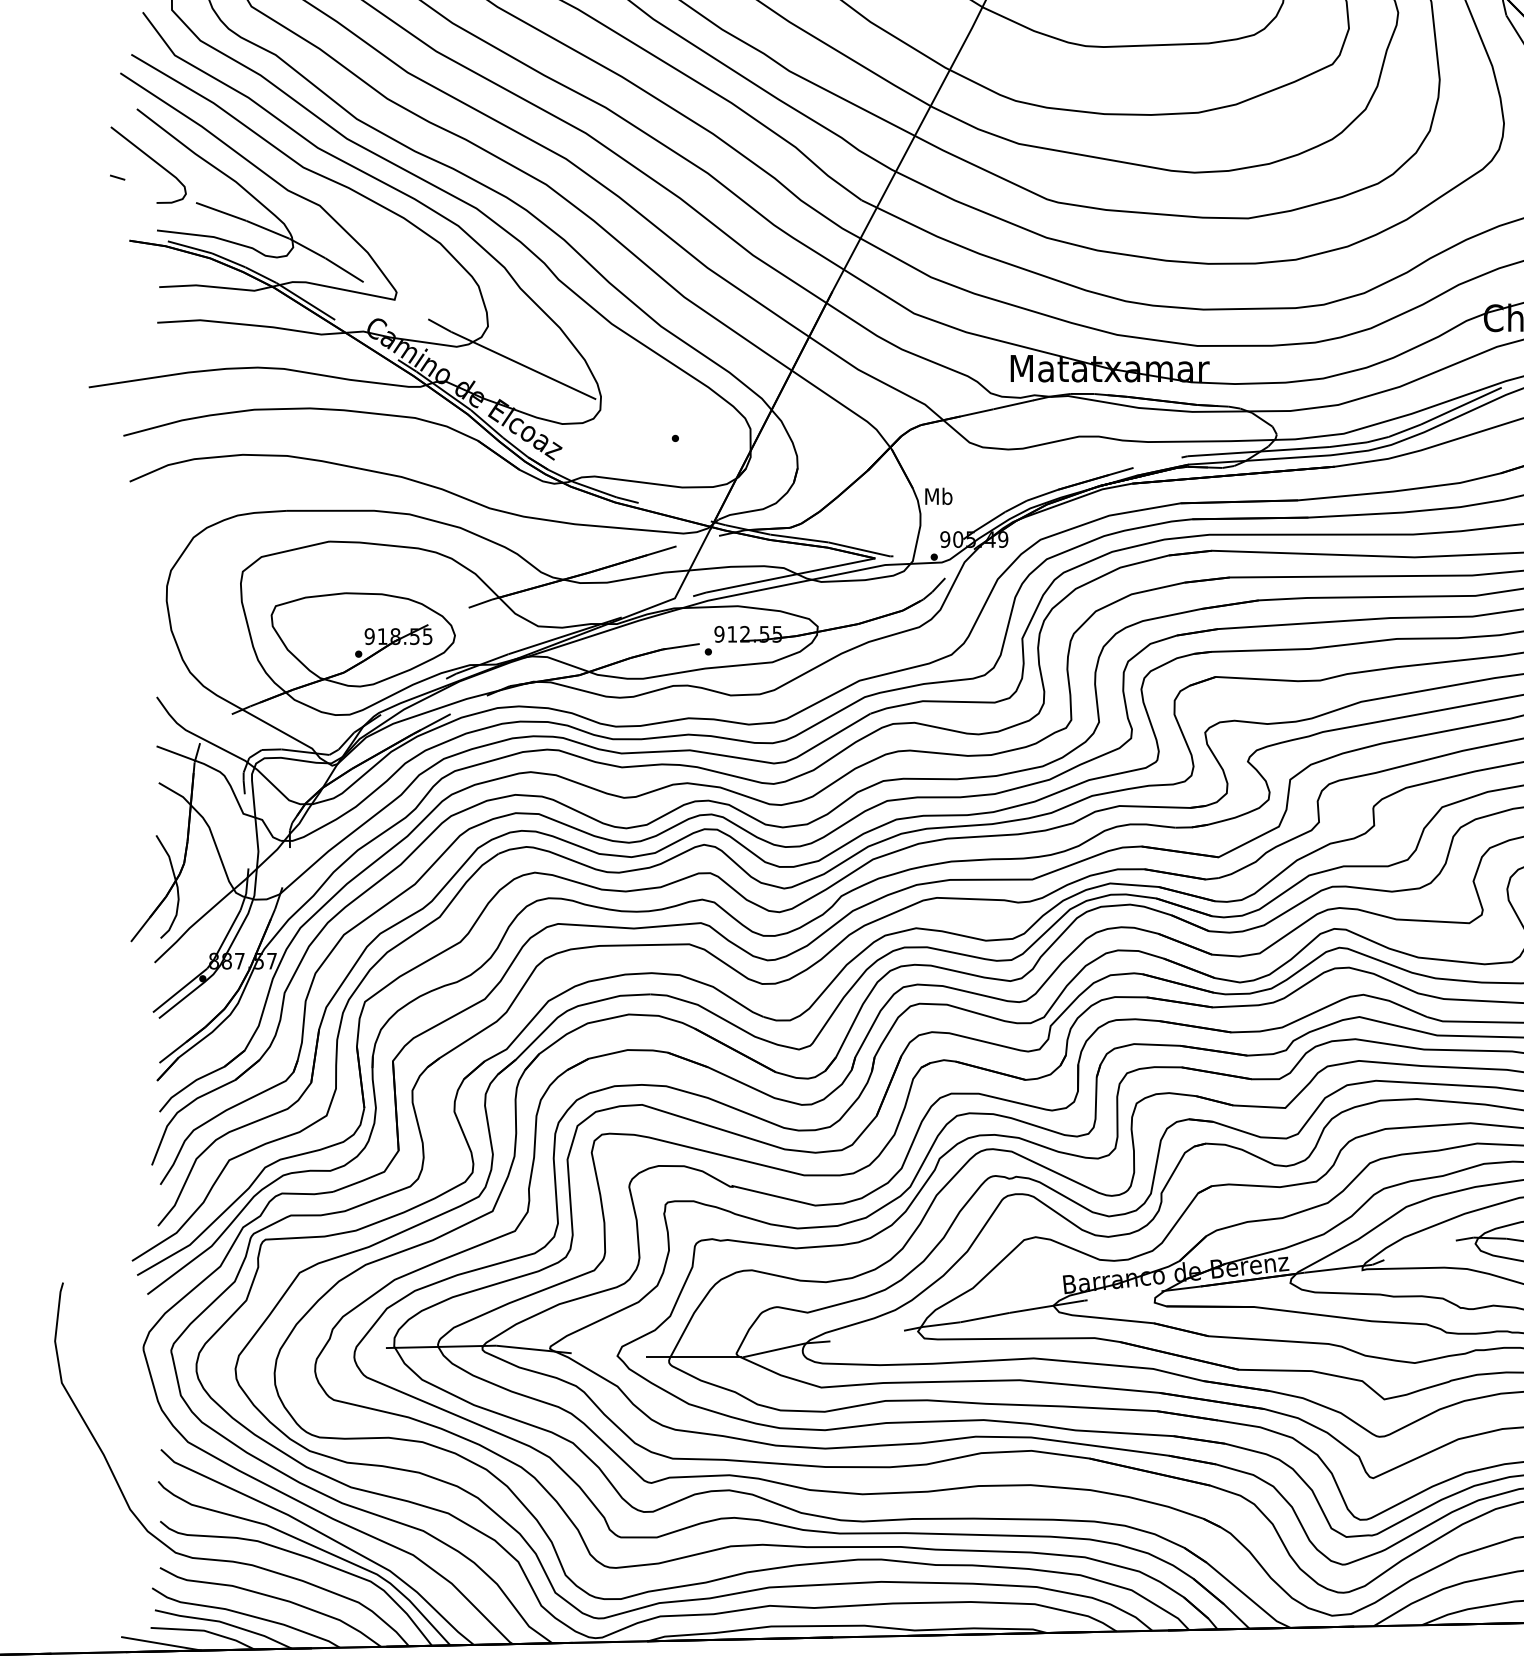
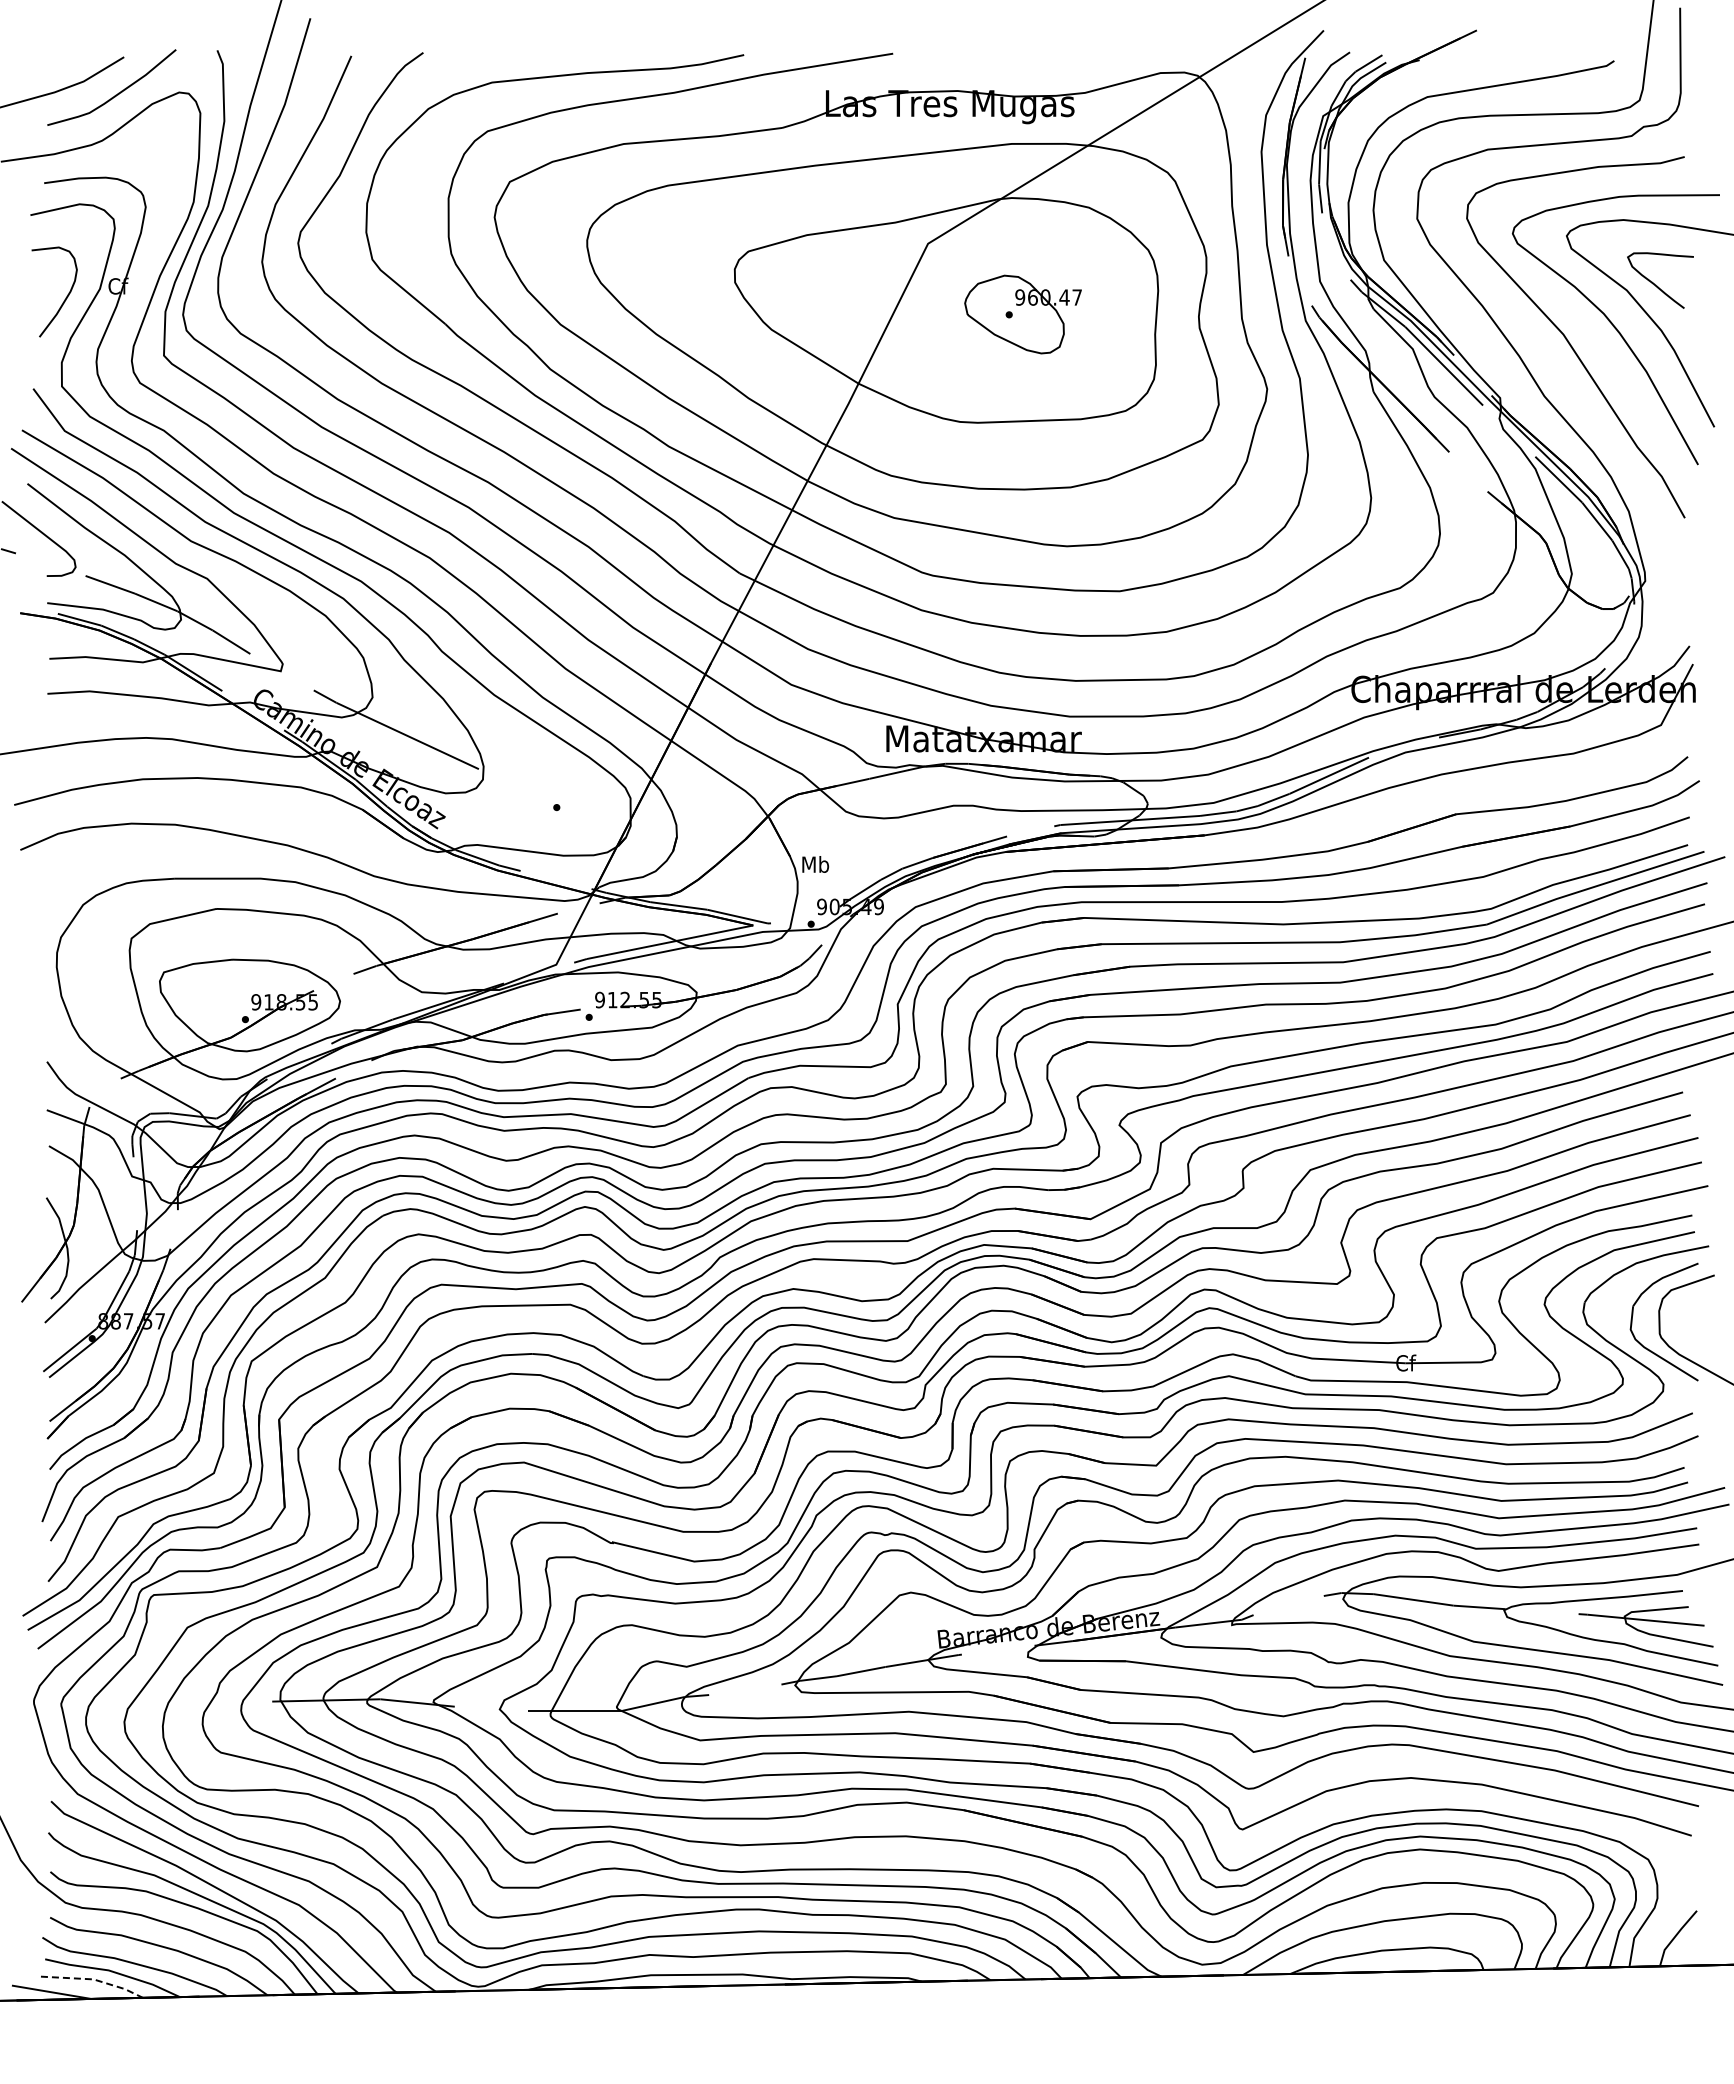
line: (205, 1630) -> (94, 1979), solid -> dashed

